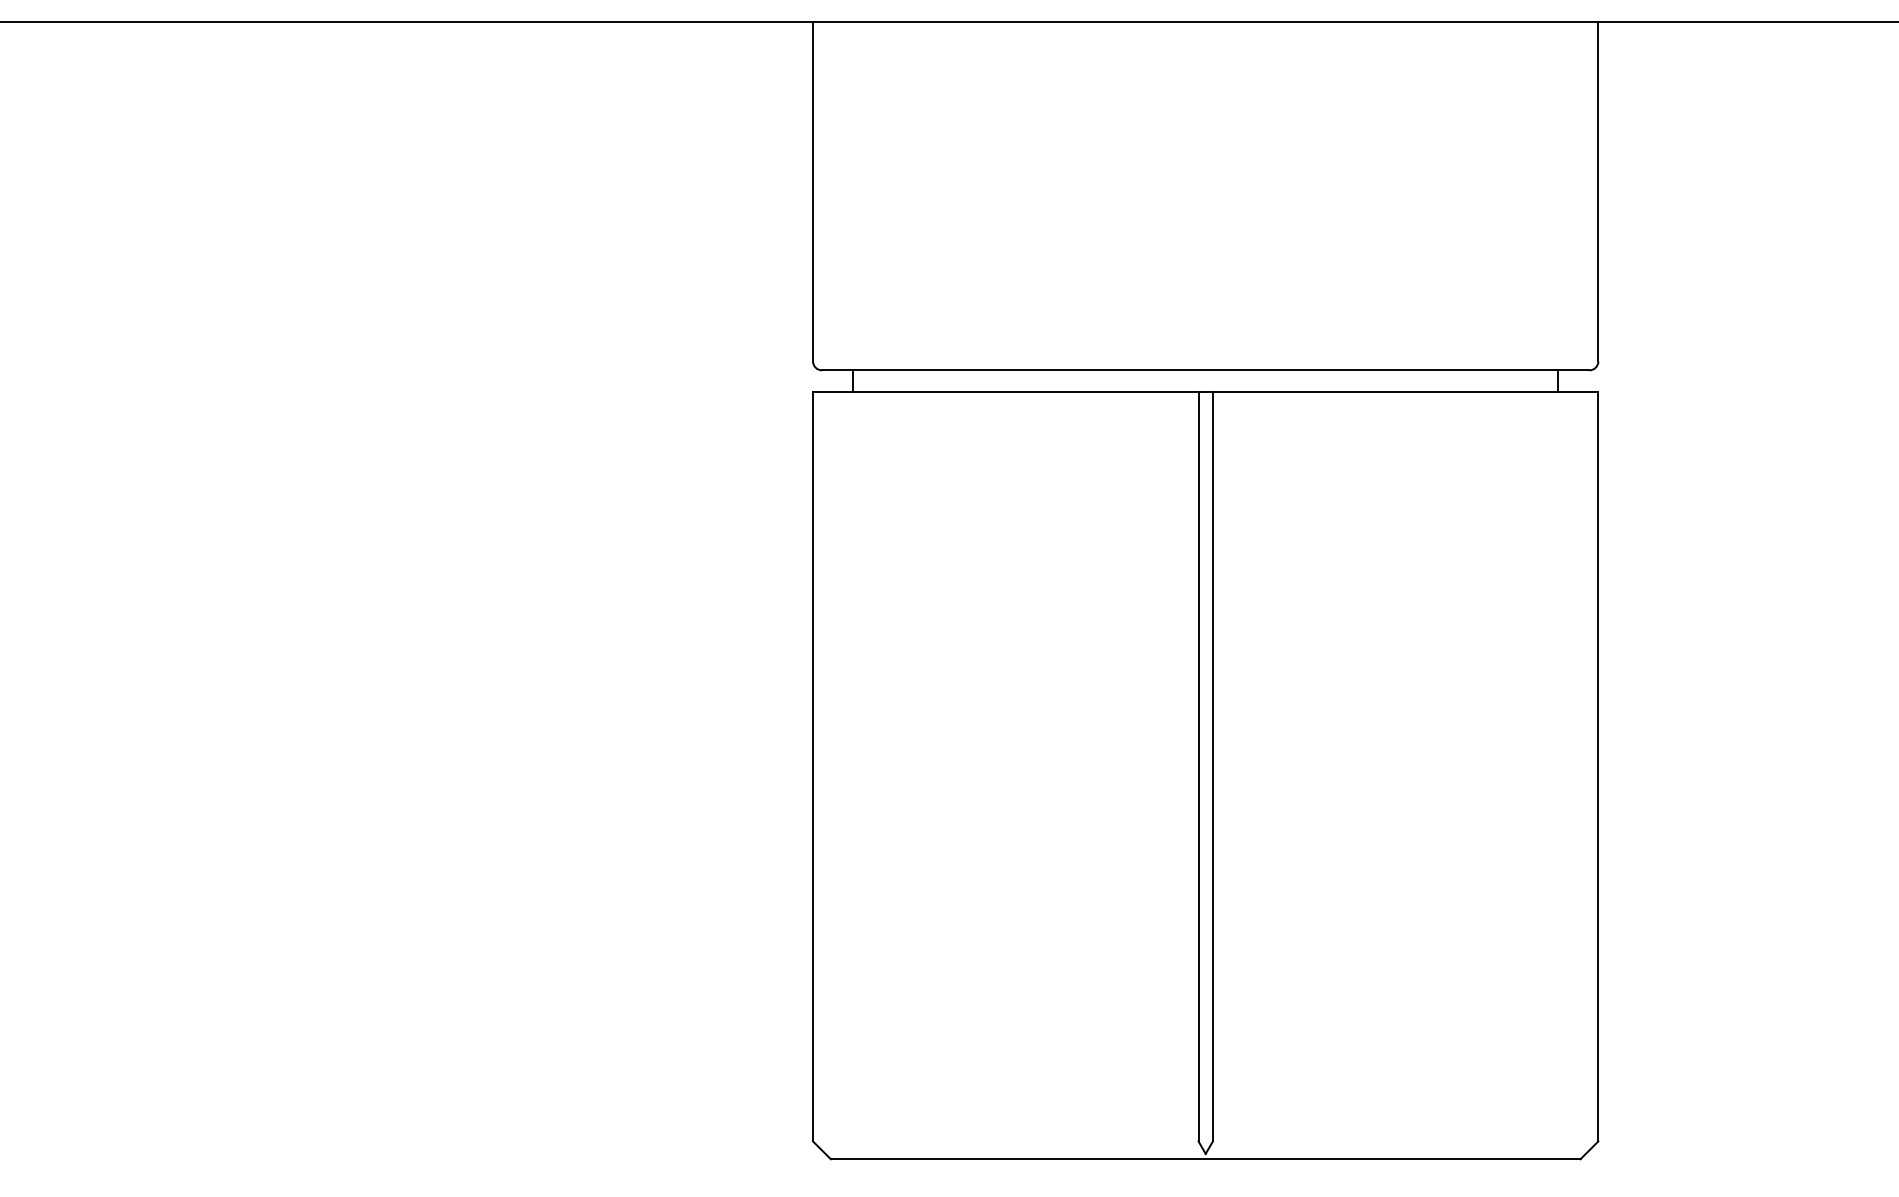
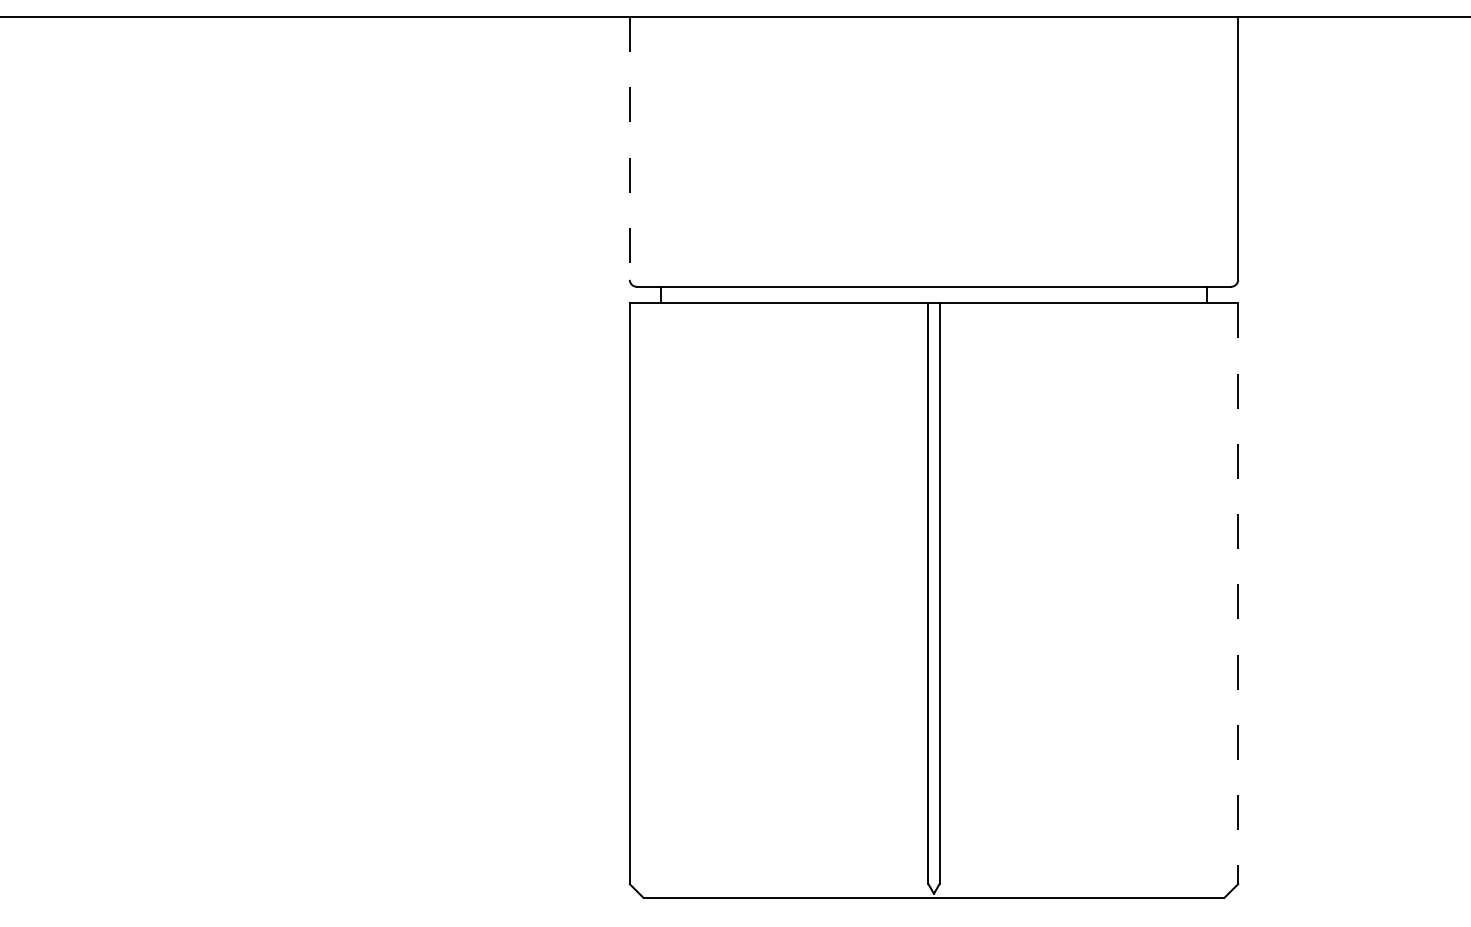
line: (812, 191) -> (629, 148), solid -> dashed
line: (1598, 767) -> (1238, 594), solid -> dashed

